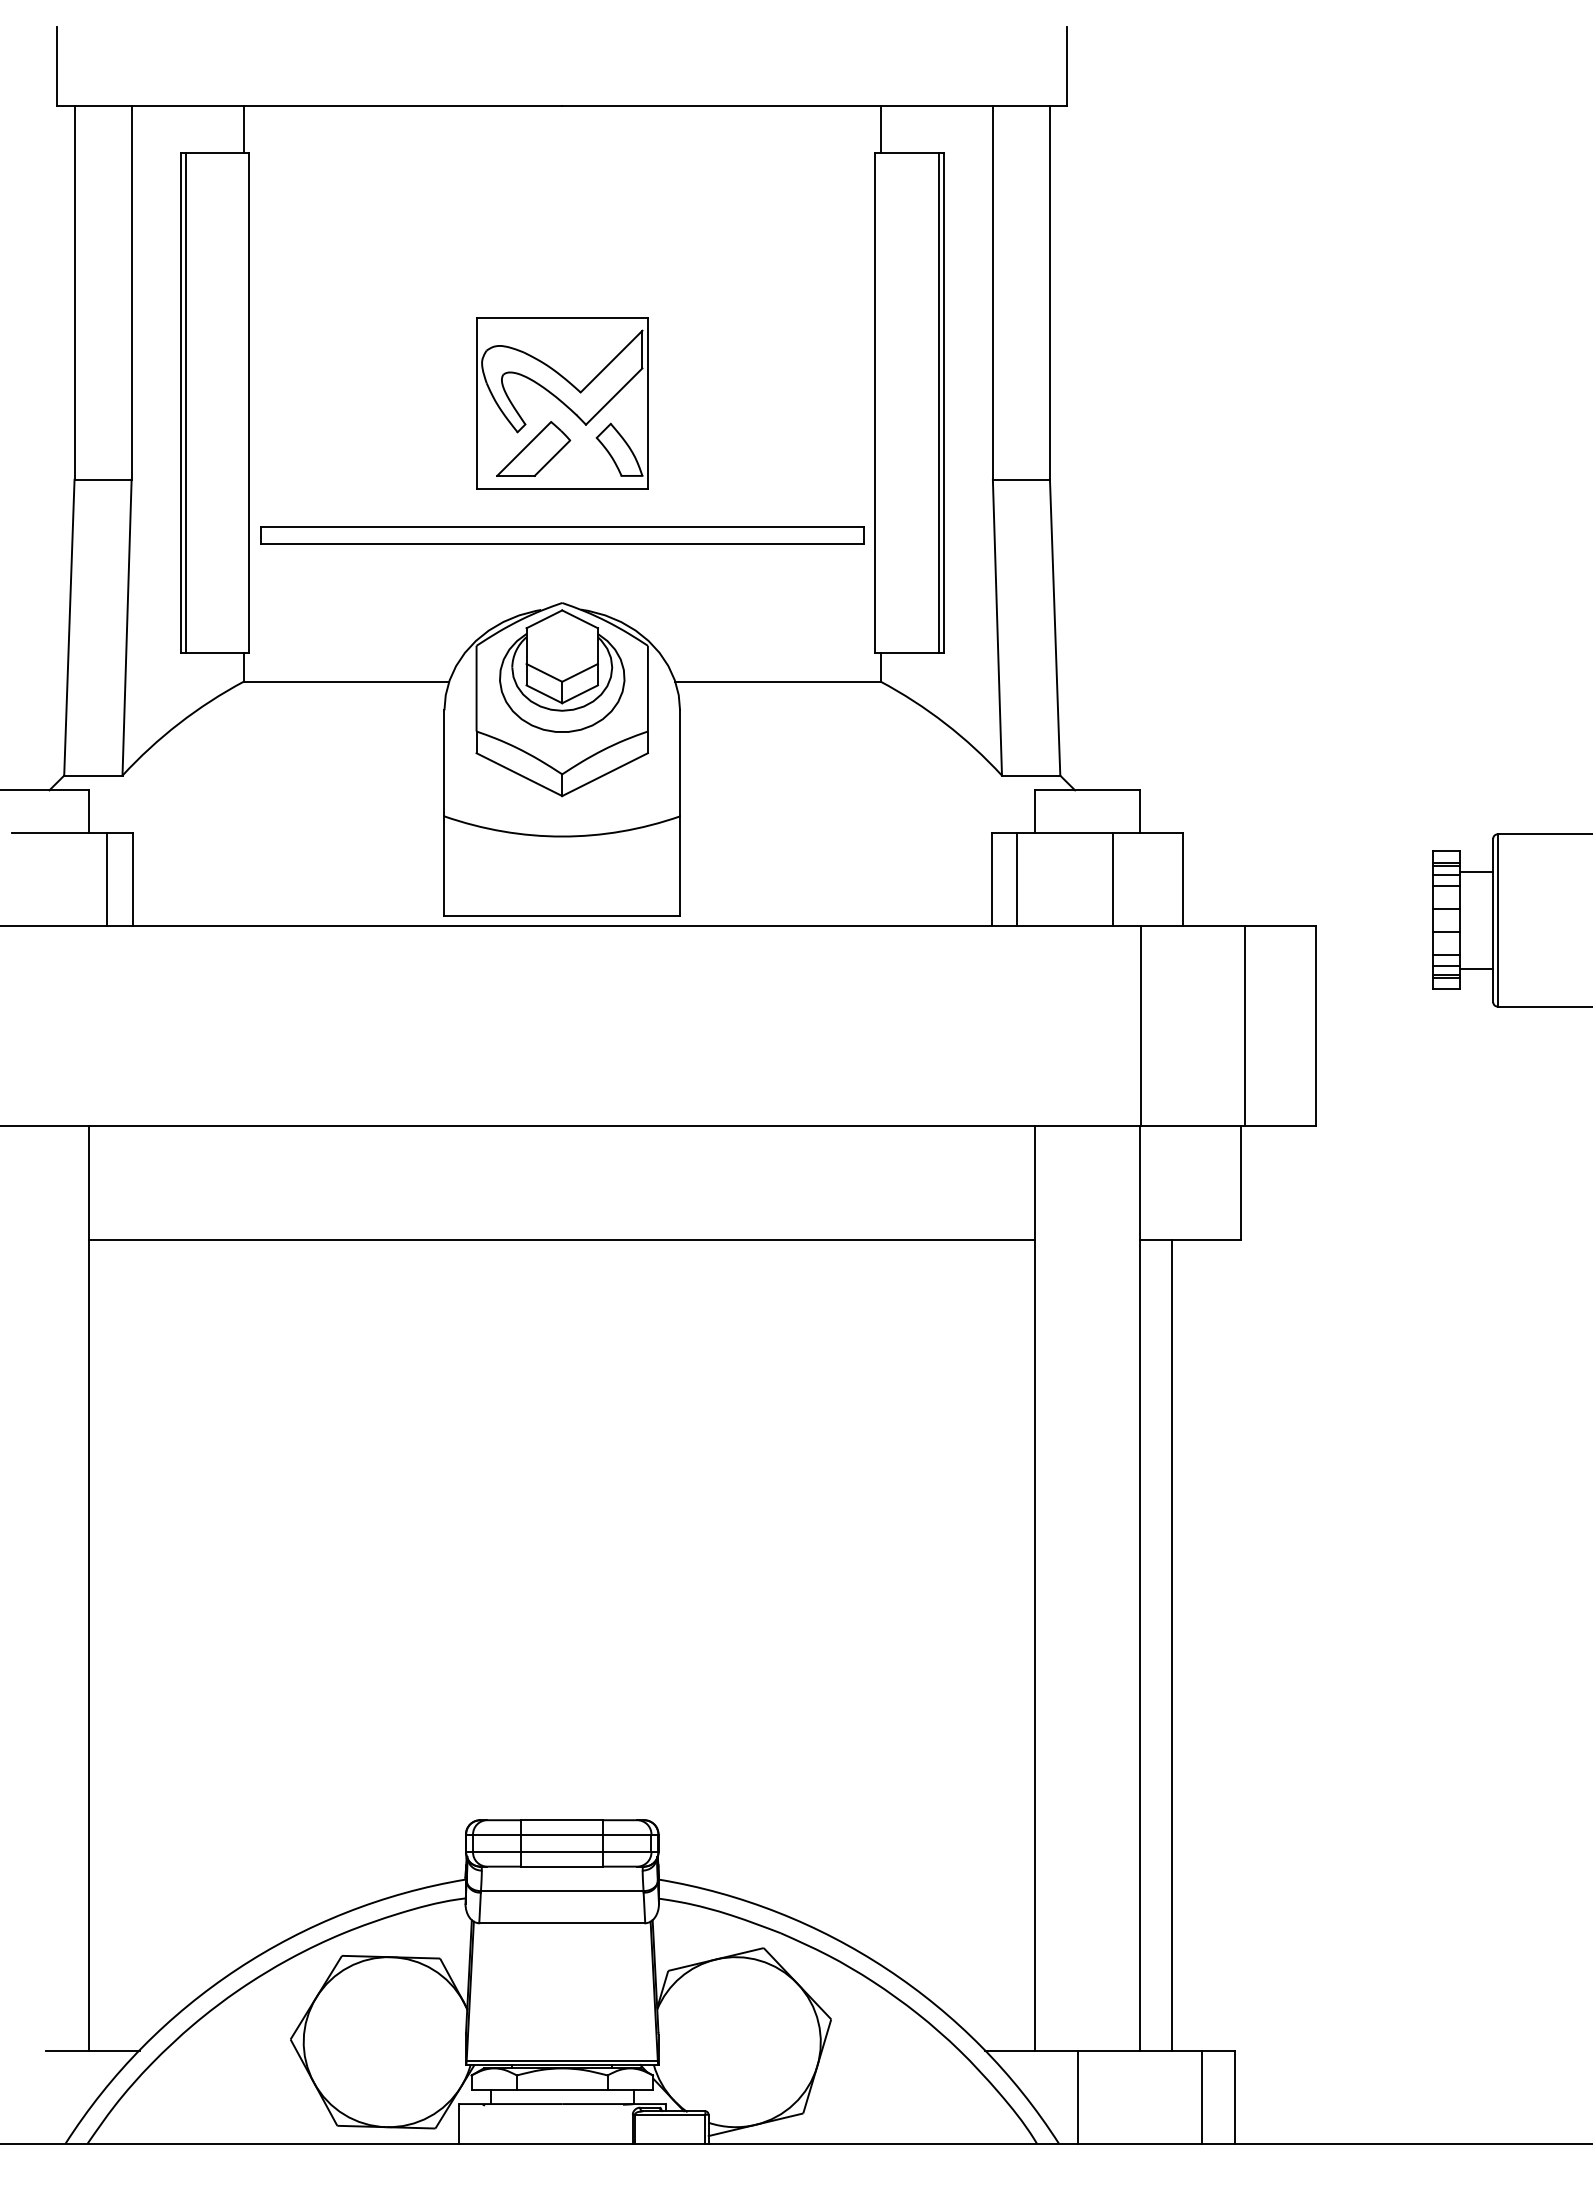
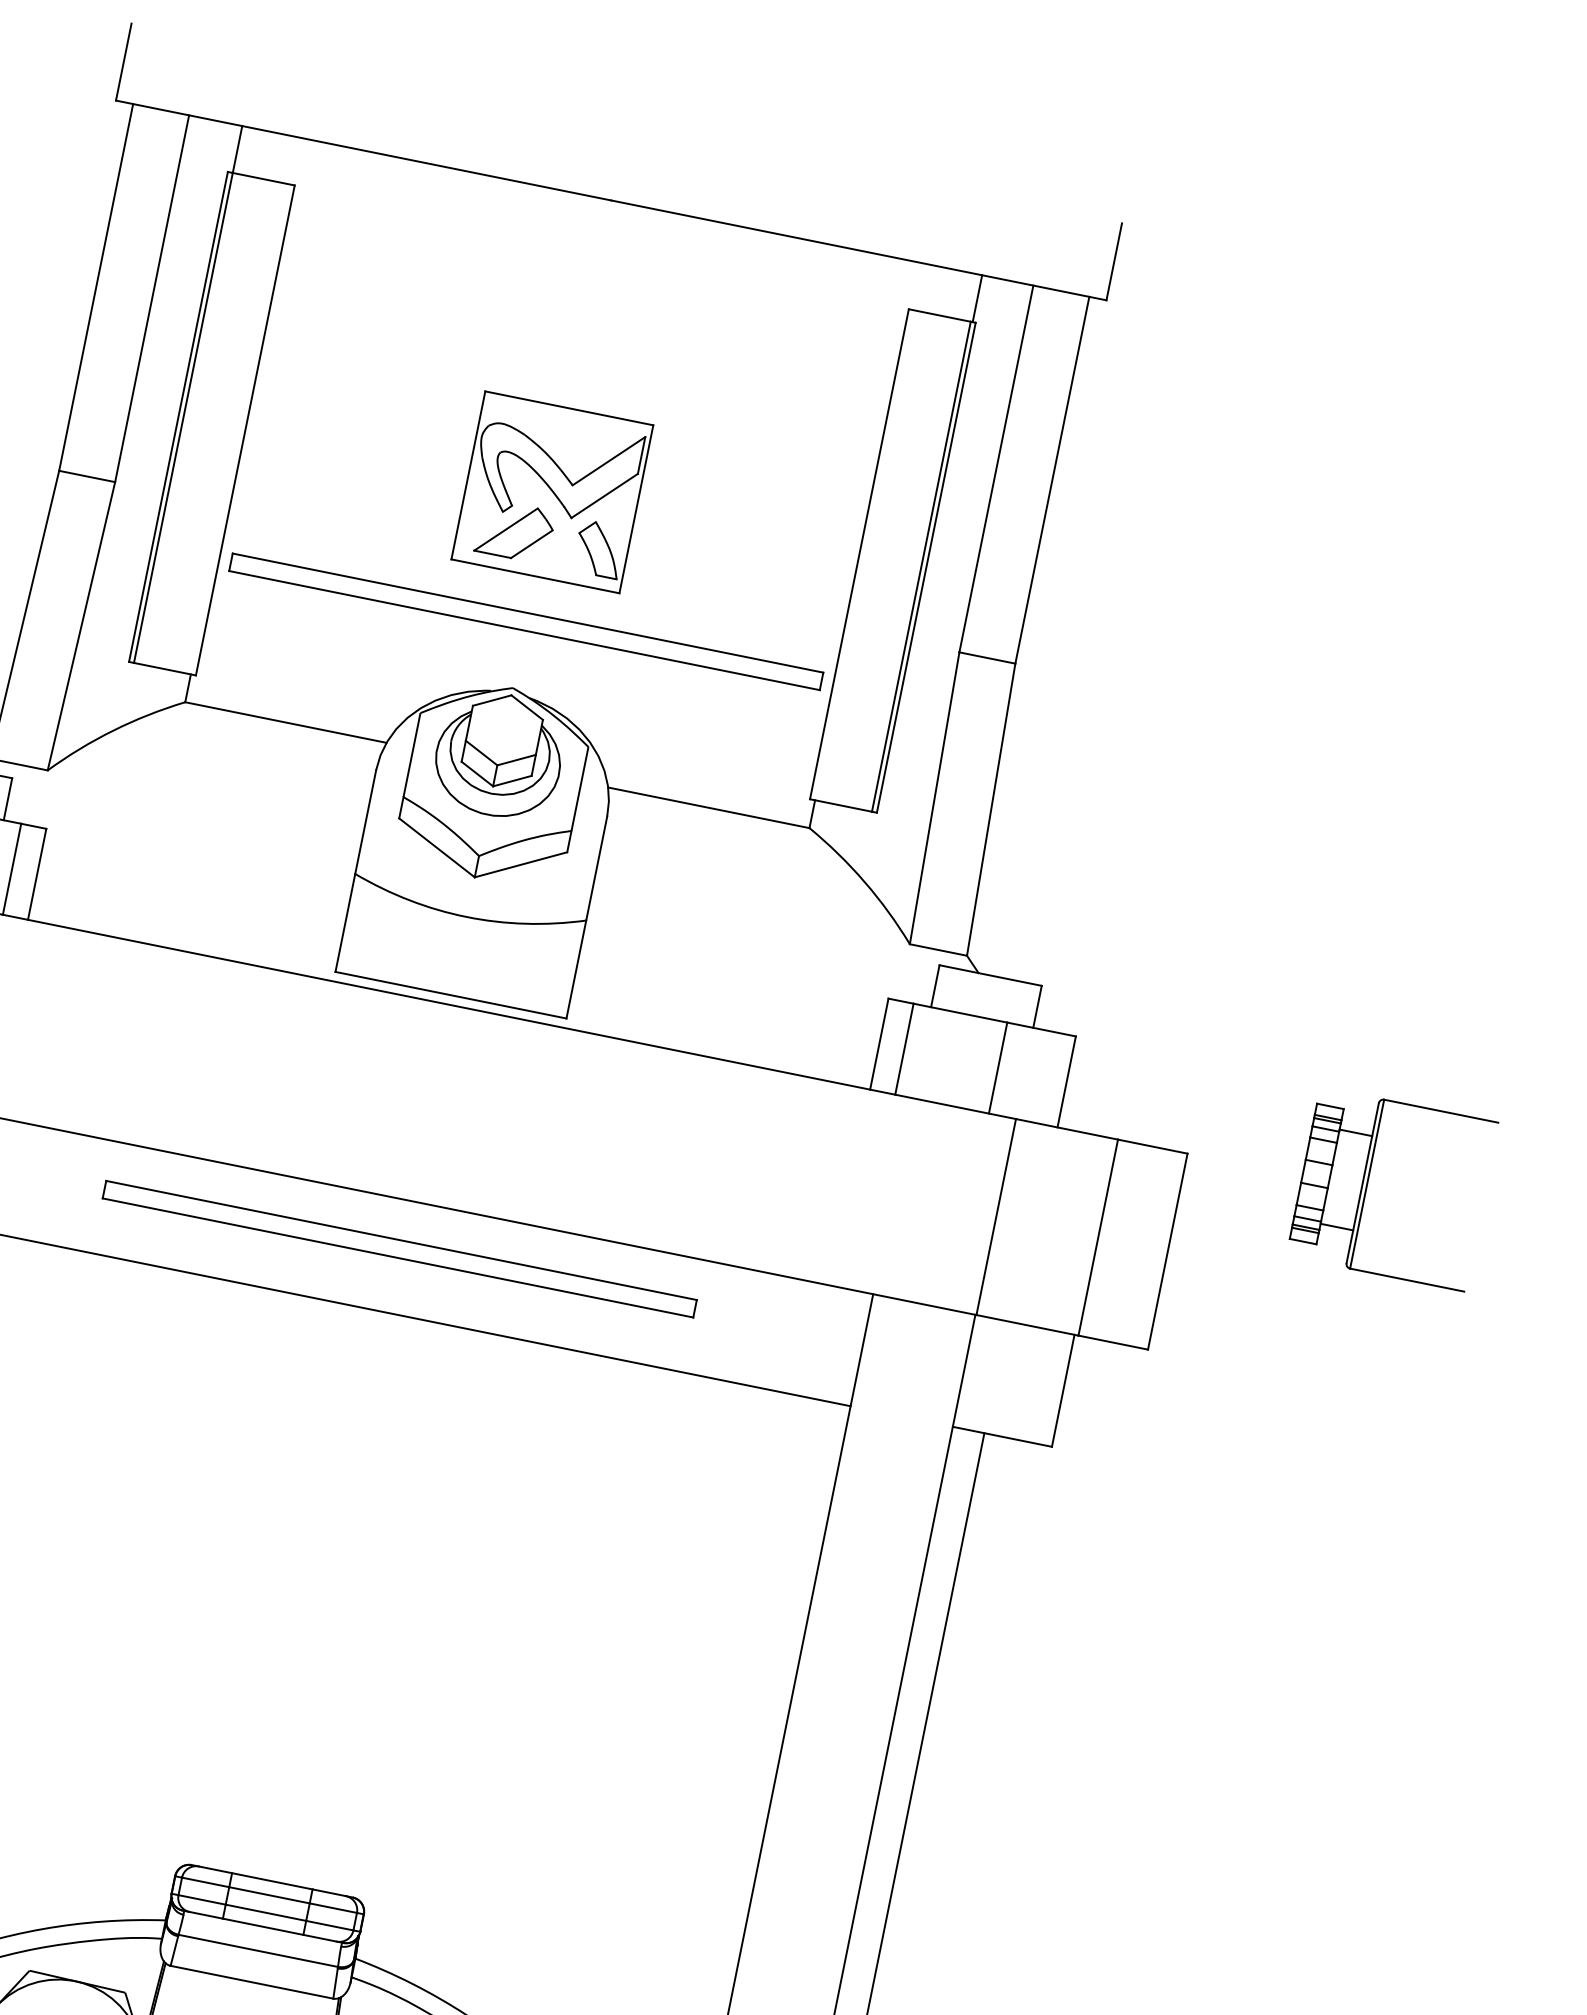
line: (243, 129) -> (237, 149), moved
line: (880, 129) -> (977, 298), moved
part: (562, 1175) -> (400, 1249), added

